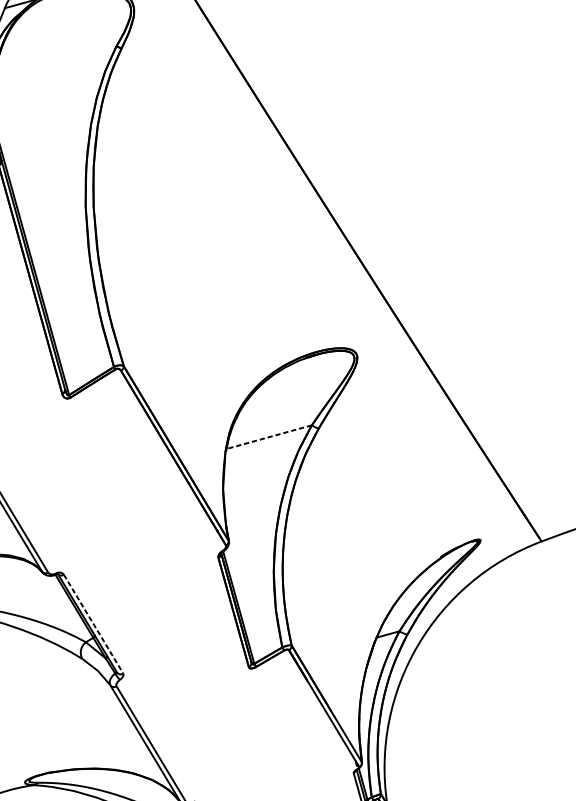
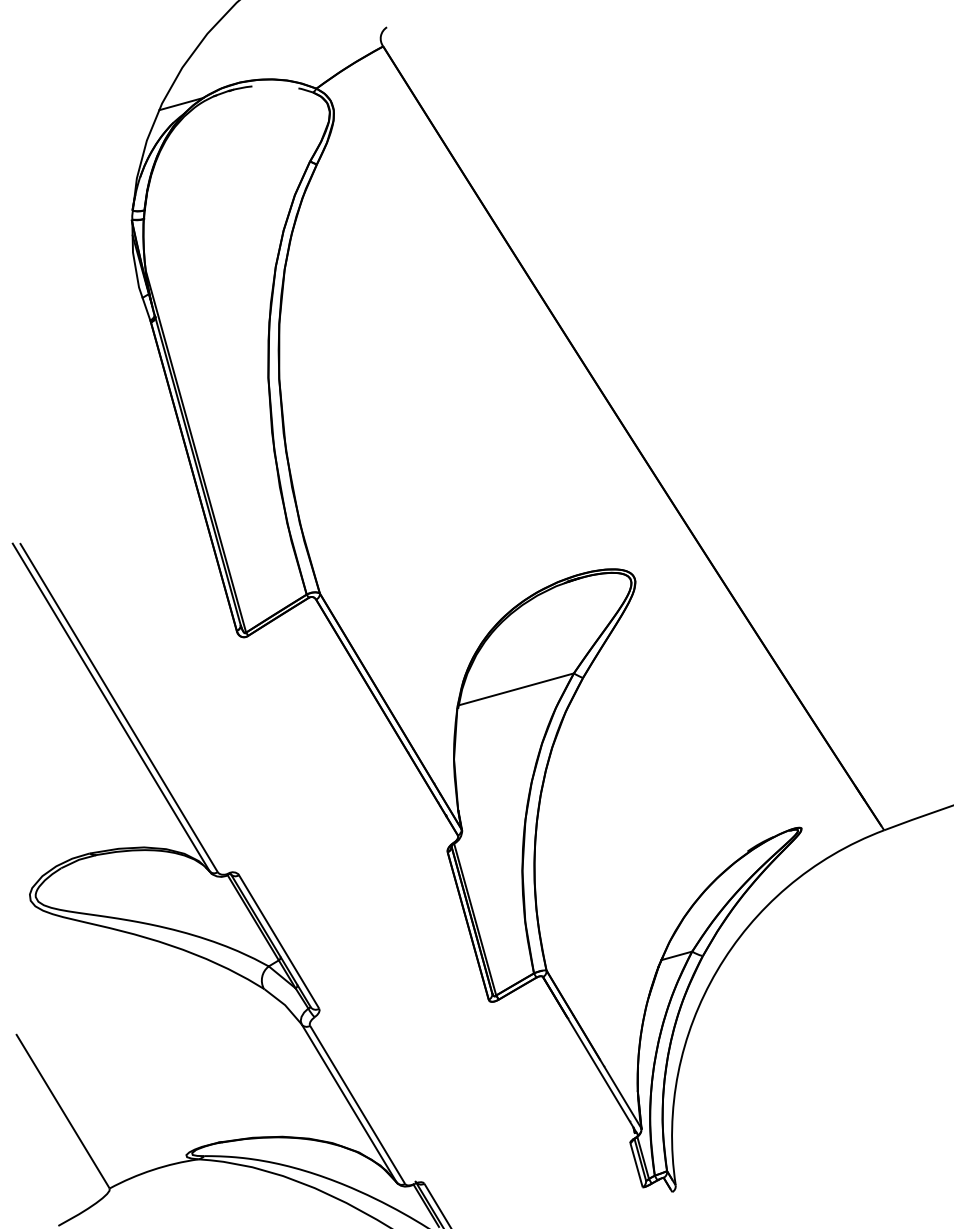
line: (268, 437) -> (515, 689), dashed -> solid
line: (93, 624) -> (279, 942), dashed -> solid

